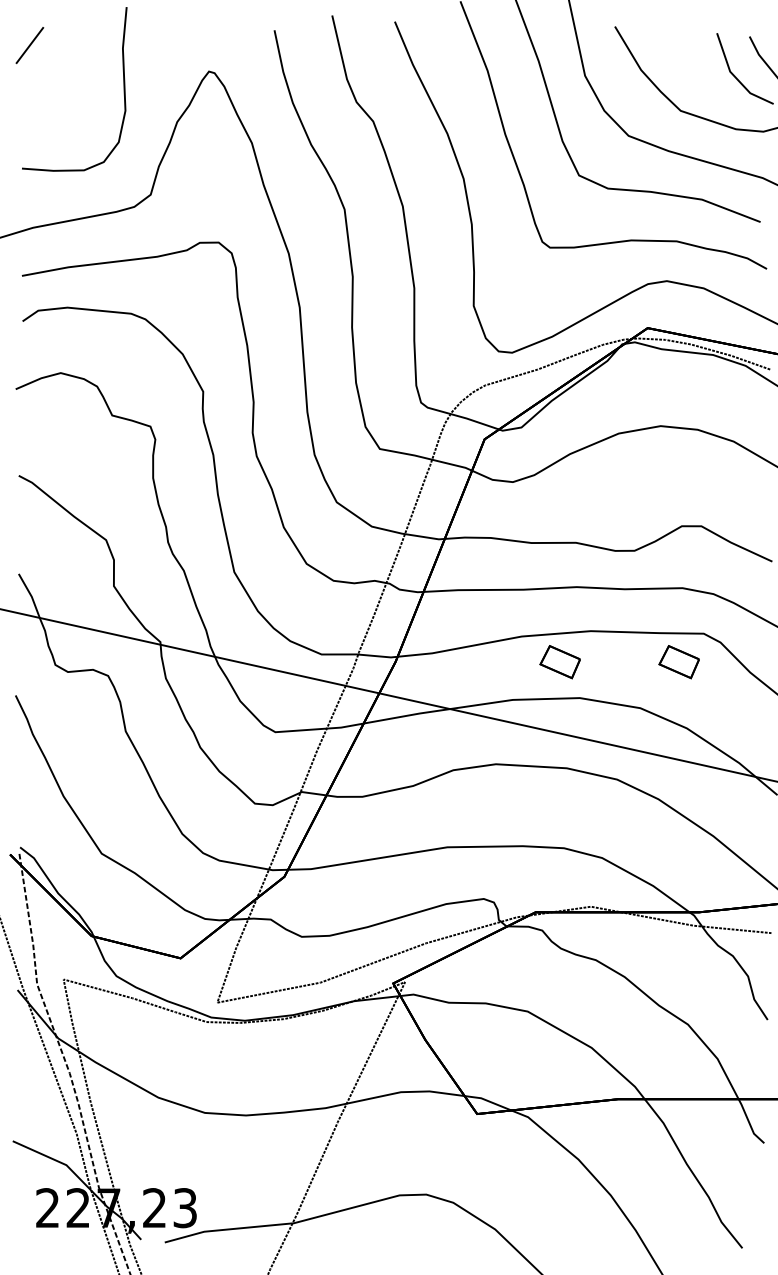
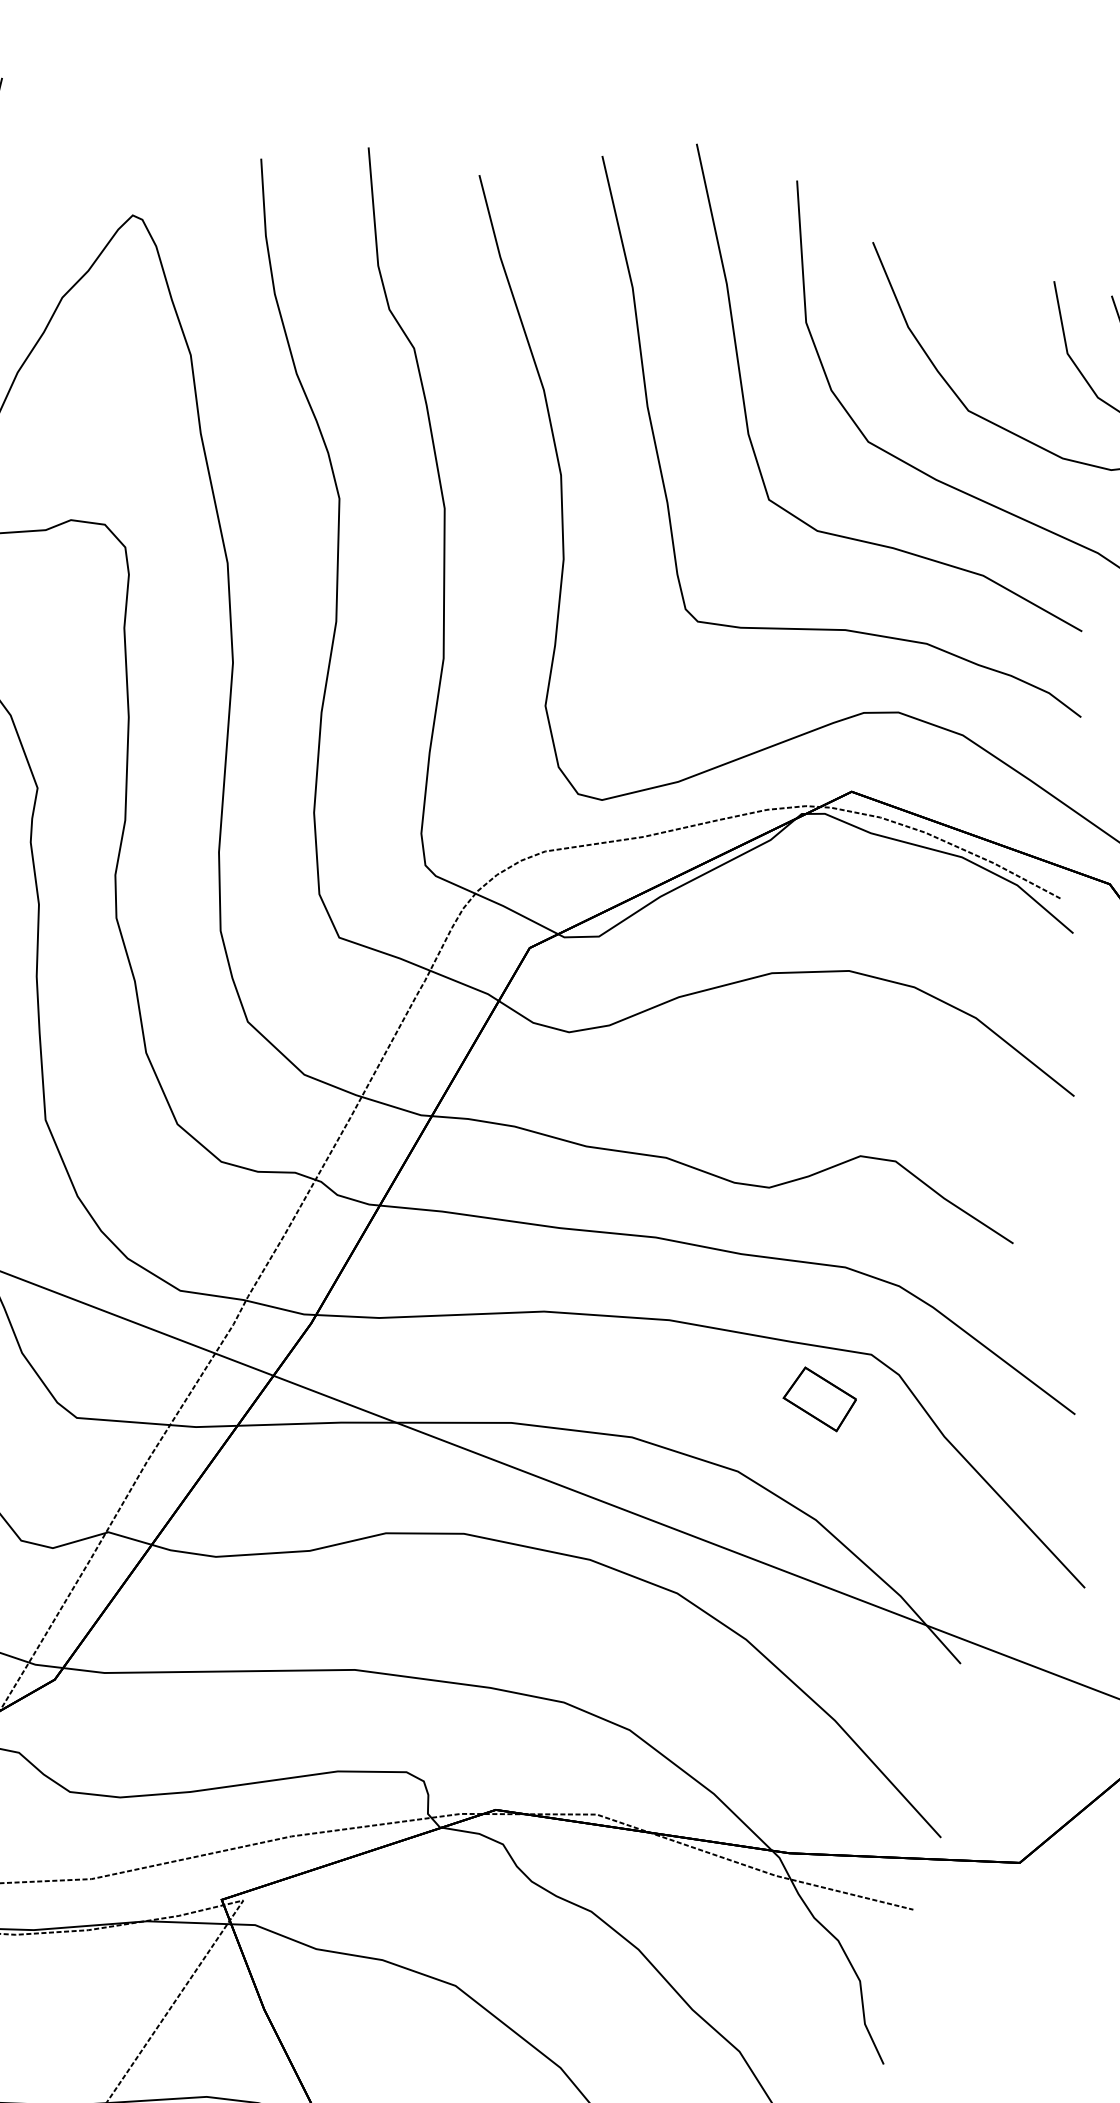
part: (559, 662) -> (604, 1368), removed

